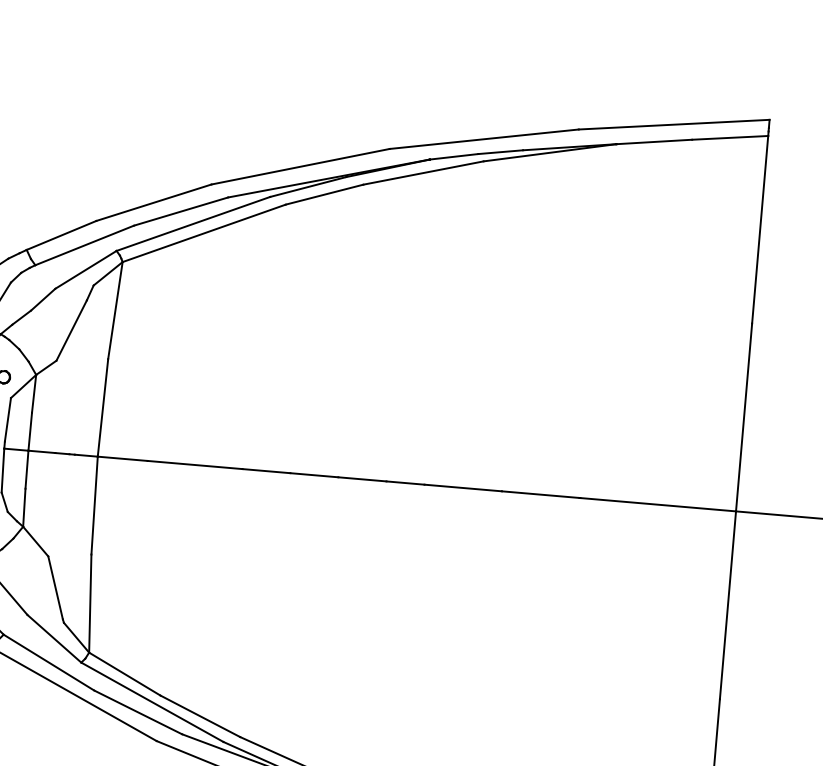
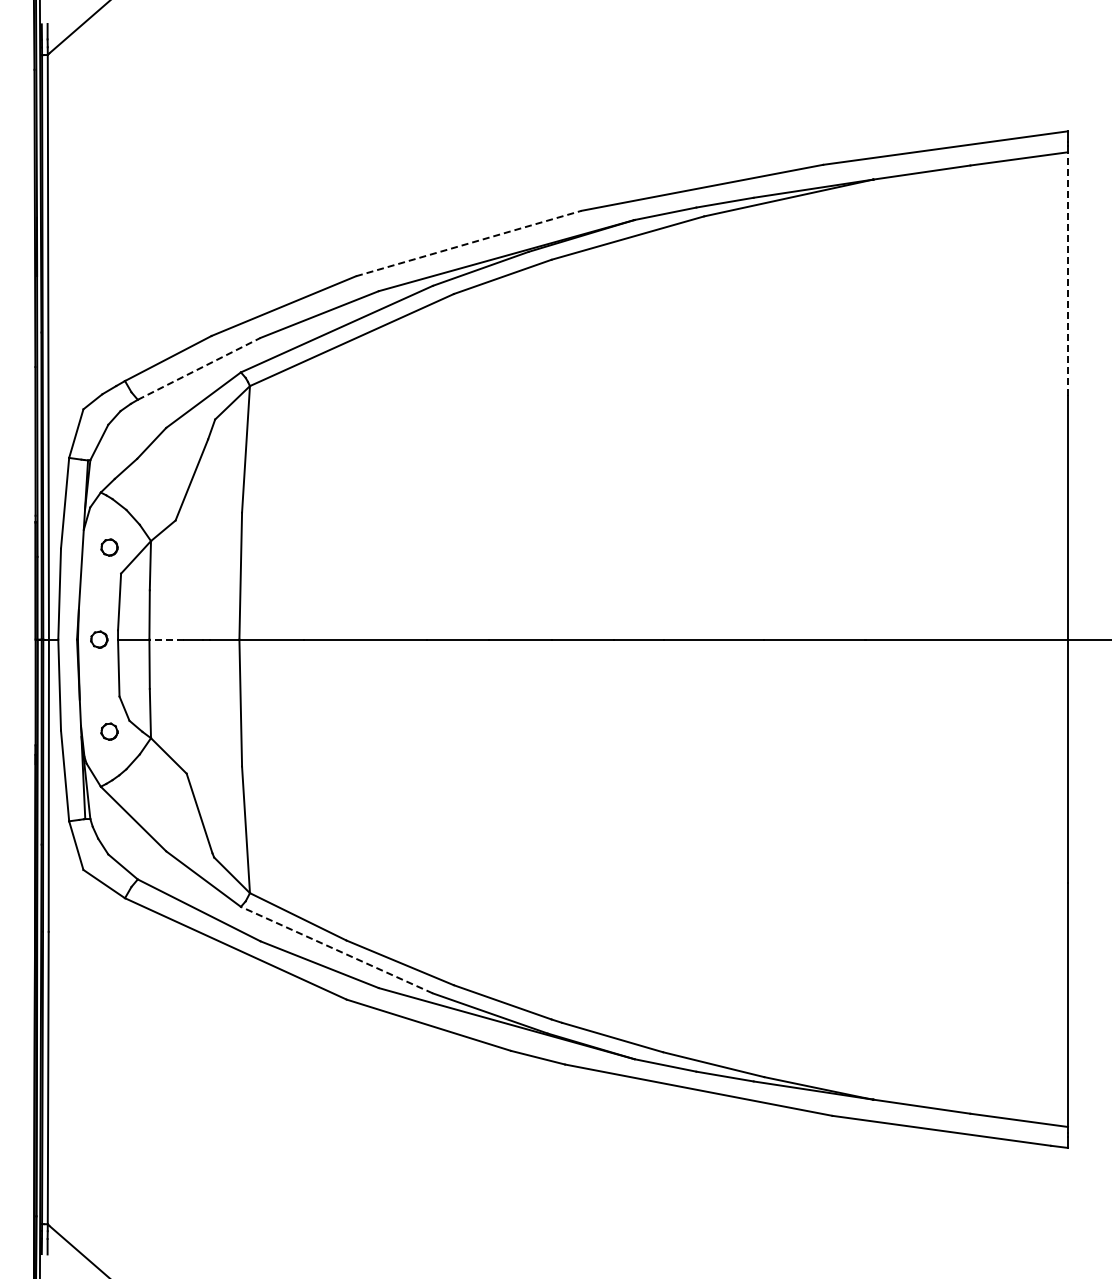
line: (301, 166) -> (469, 243), solid -> dashed
line: (760, 230) -> (1068, 274), solid -> dashed
line: (84, 245) -> (199, 368), solid -> dashed
line: (41, 451) -> (166, 639), solid -> dashed
line: (152, 701) -> (336, 949), solid -> dashed

